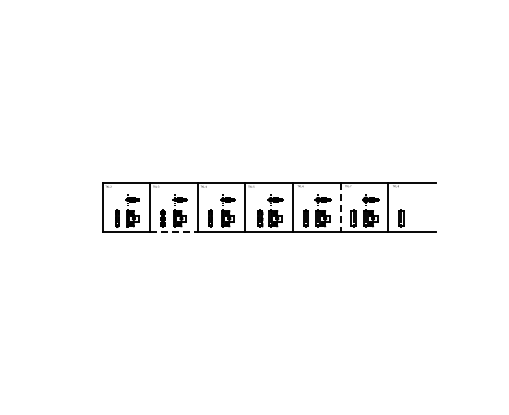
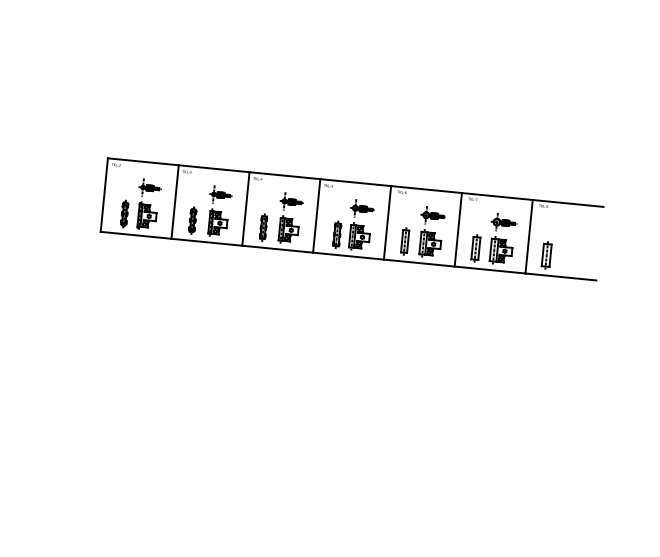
line: (340, 207) -> (458, 229), dashed -> solid
line: (173, 232) -> (206, 242), dashed -> solid

